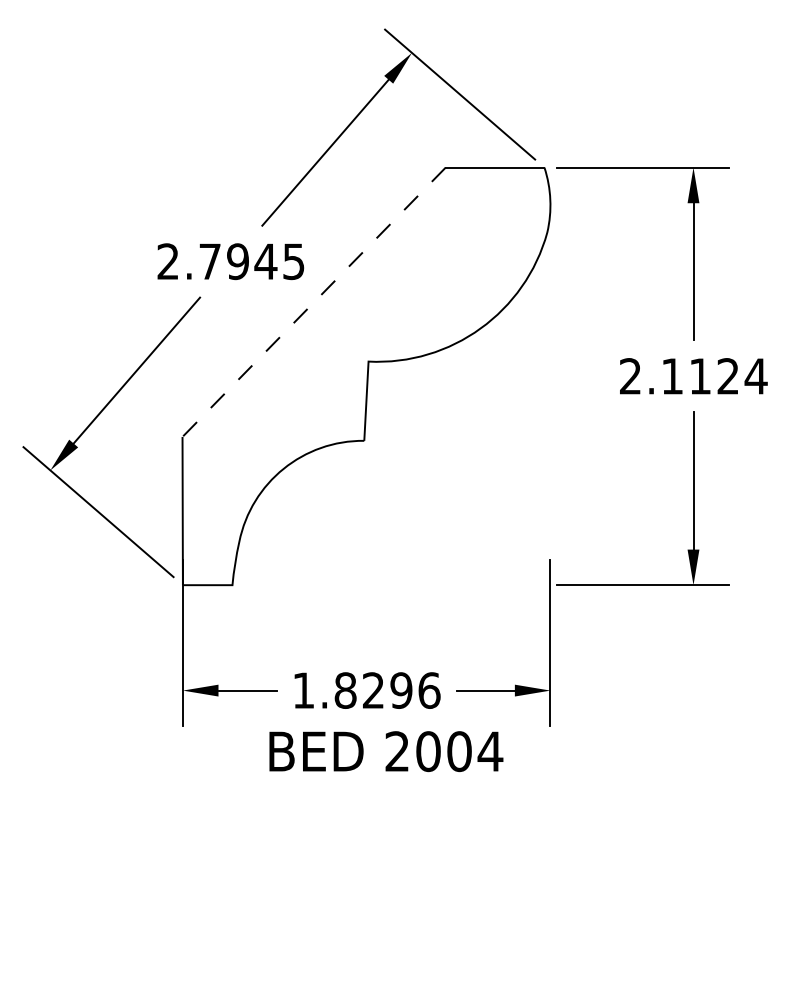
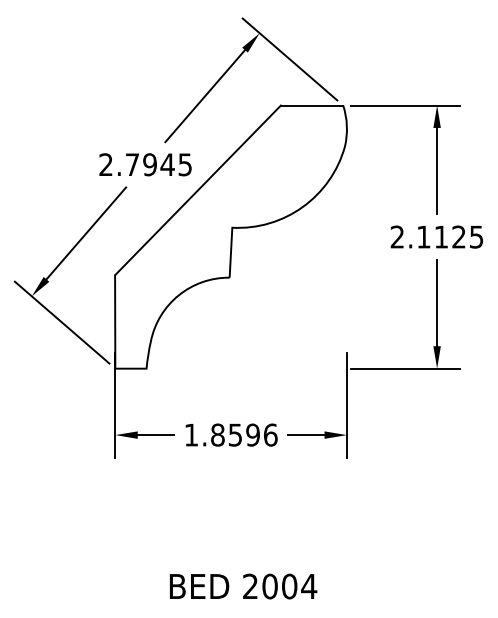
line: (314, 302) -> (198, 190), dashed -> solid
text: (755, 375) -> (476, 236), 2.1124 -> 2.1125
text: (371, 689) -> (234, 434), 1.8296 -> 1.8596
text: (386, 751) -> (243, 586), moved

